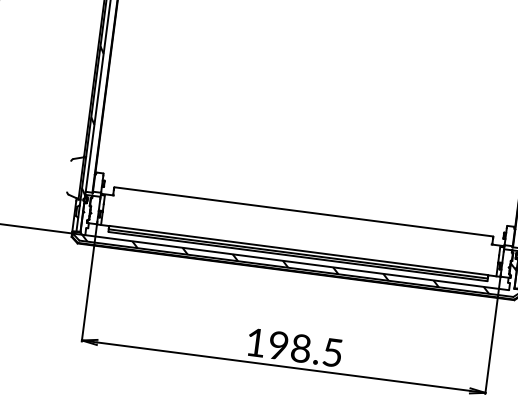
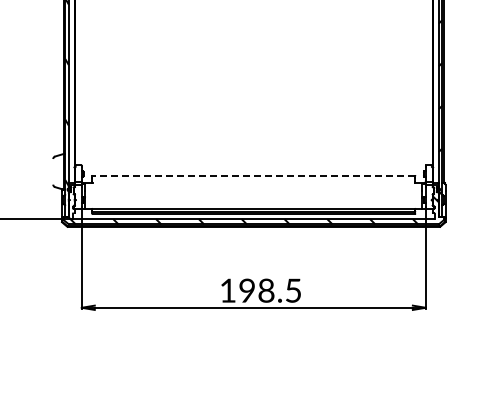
line: (303, 211) -> (253, 175), solid -> dashed

